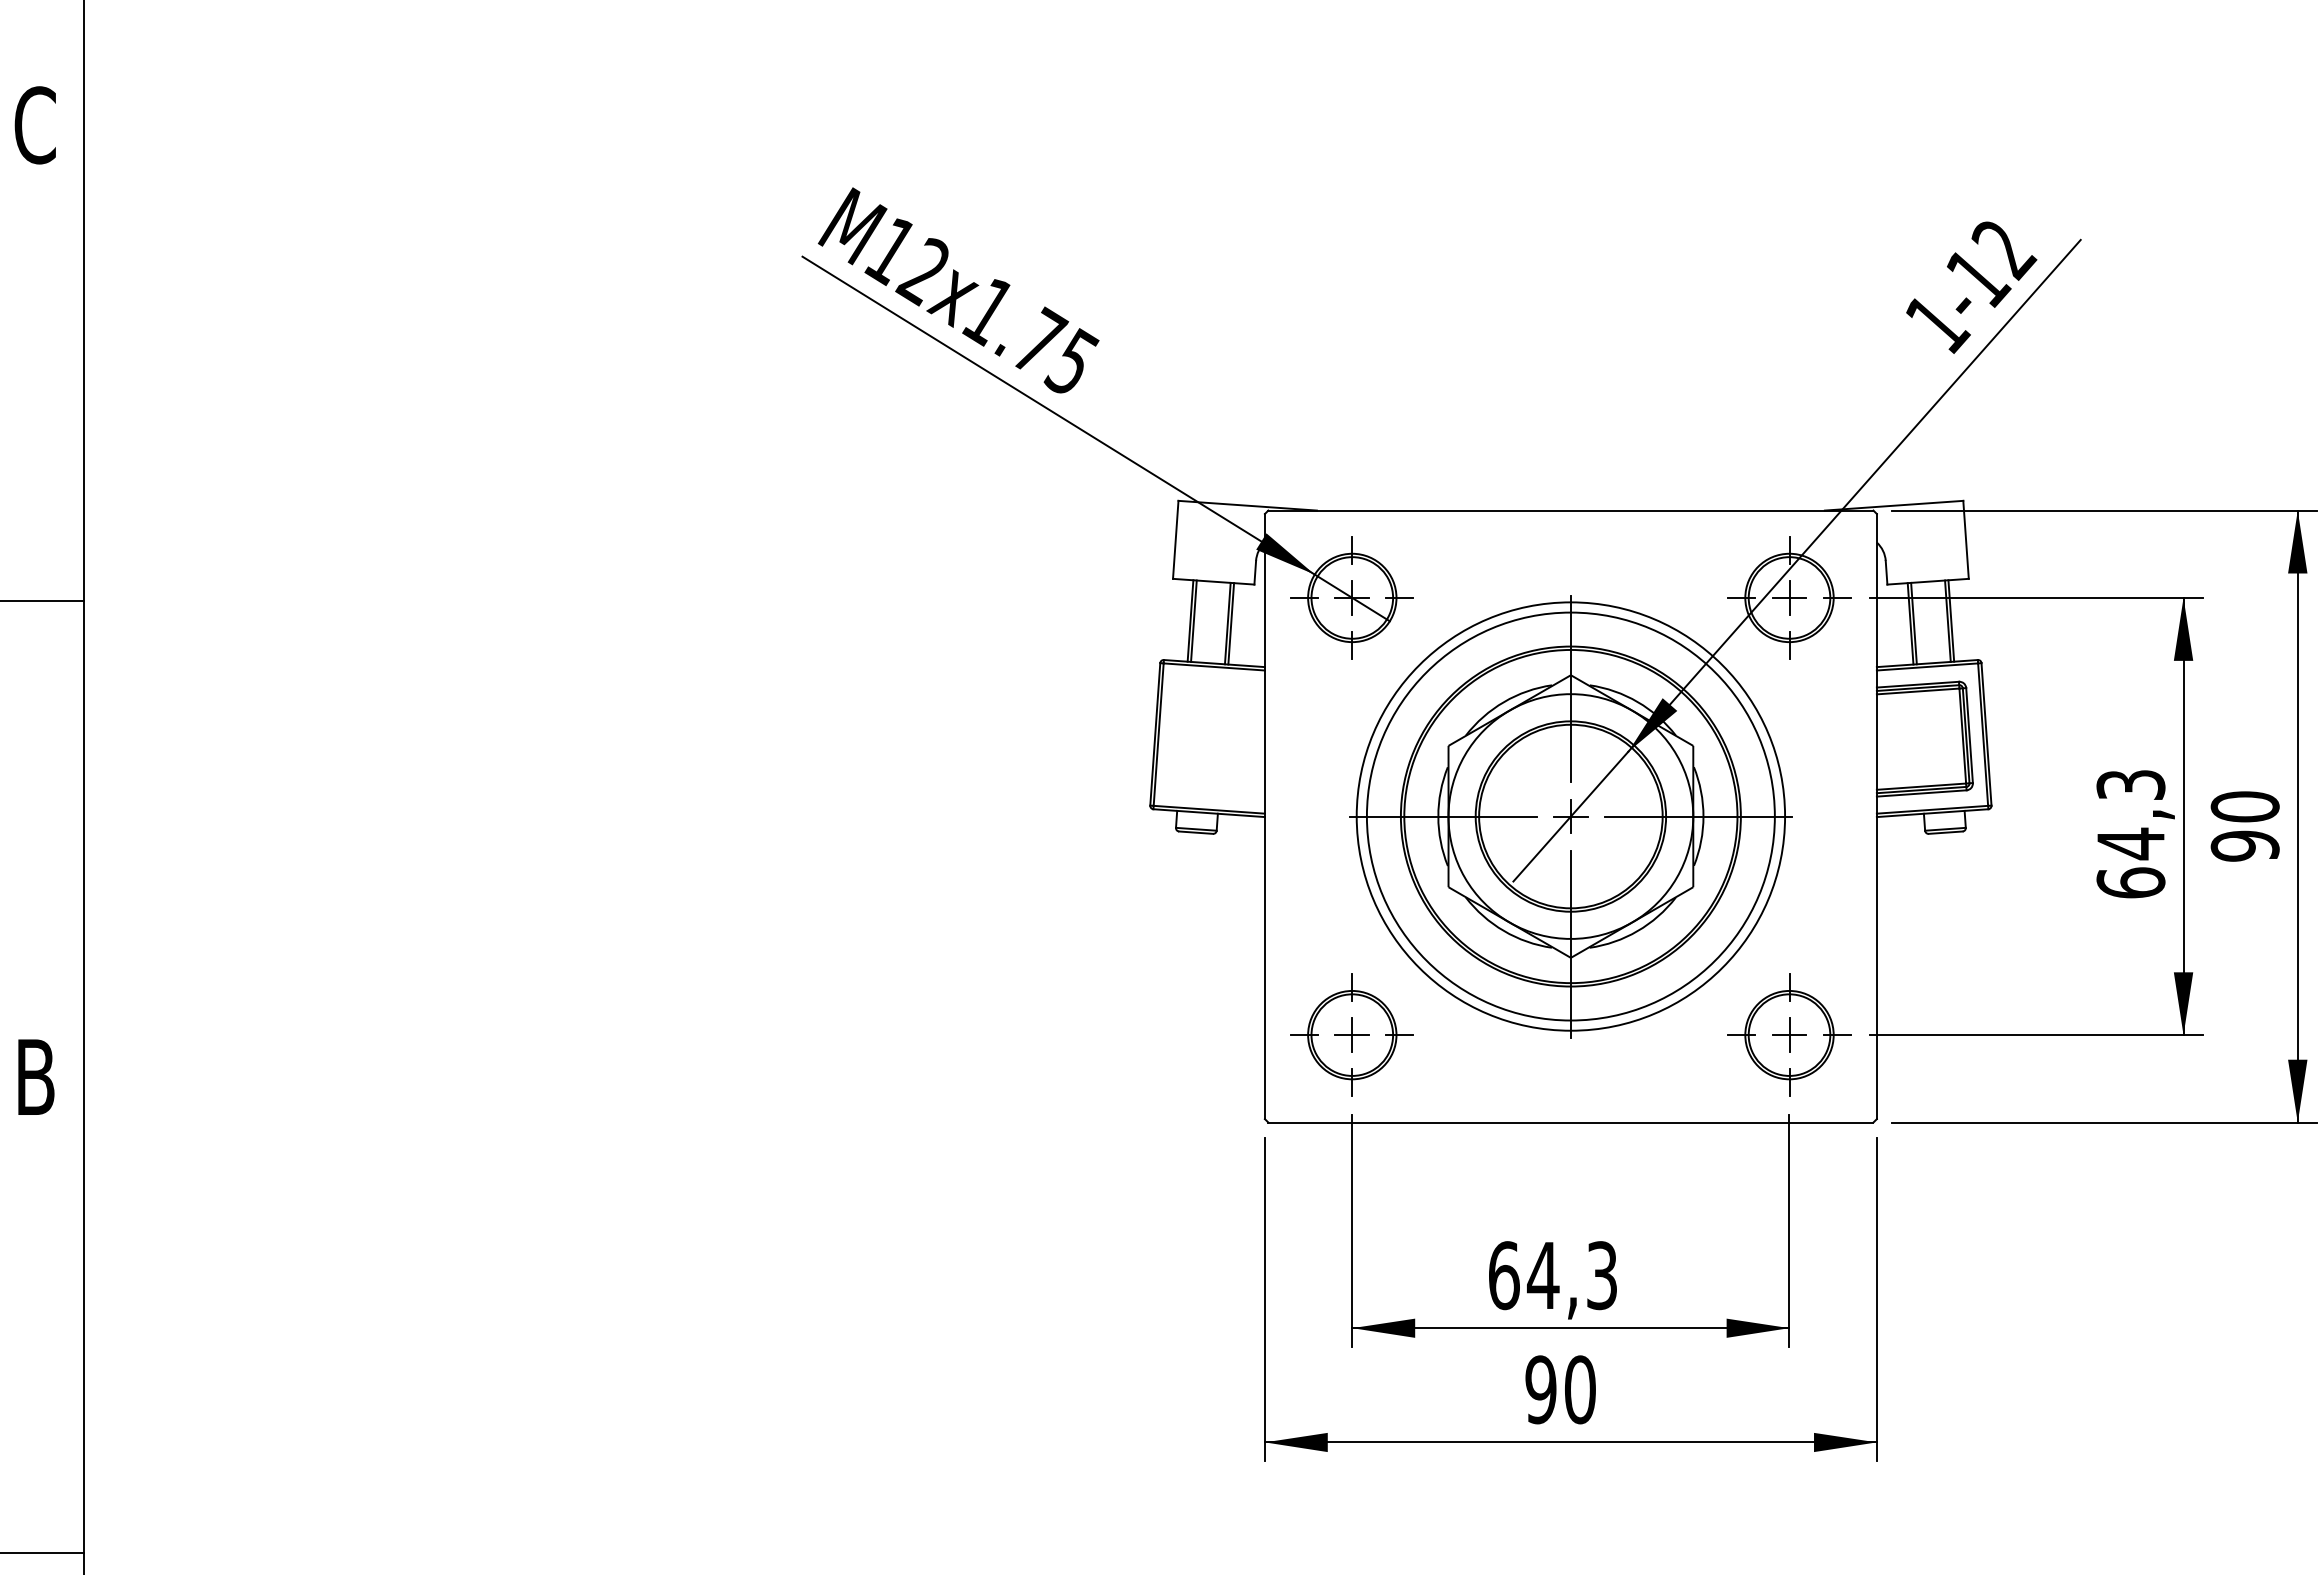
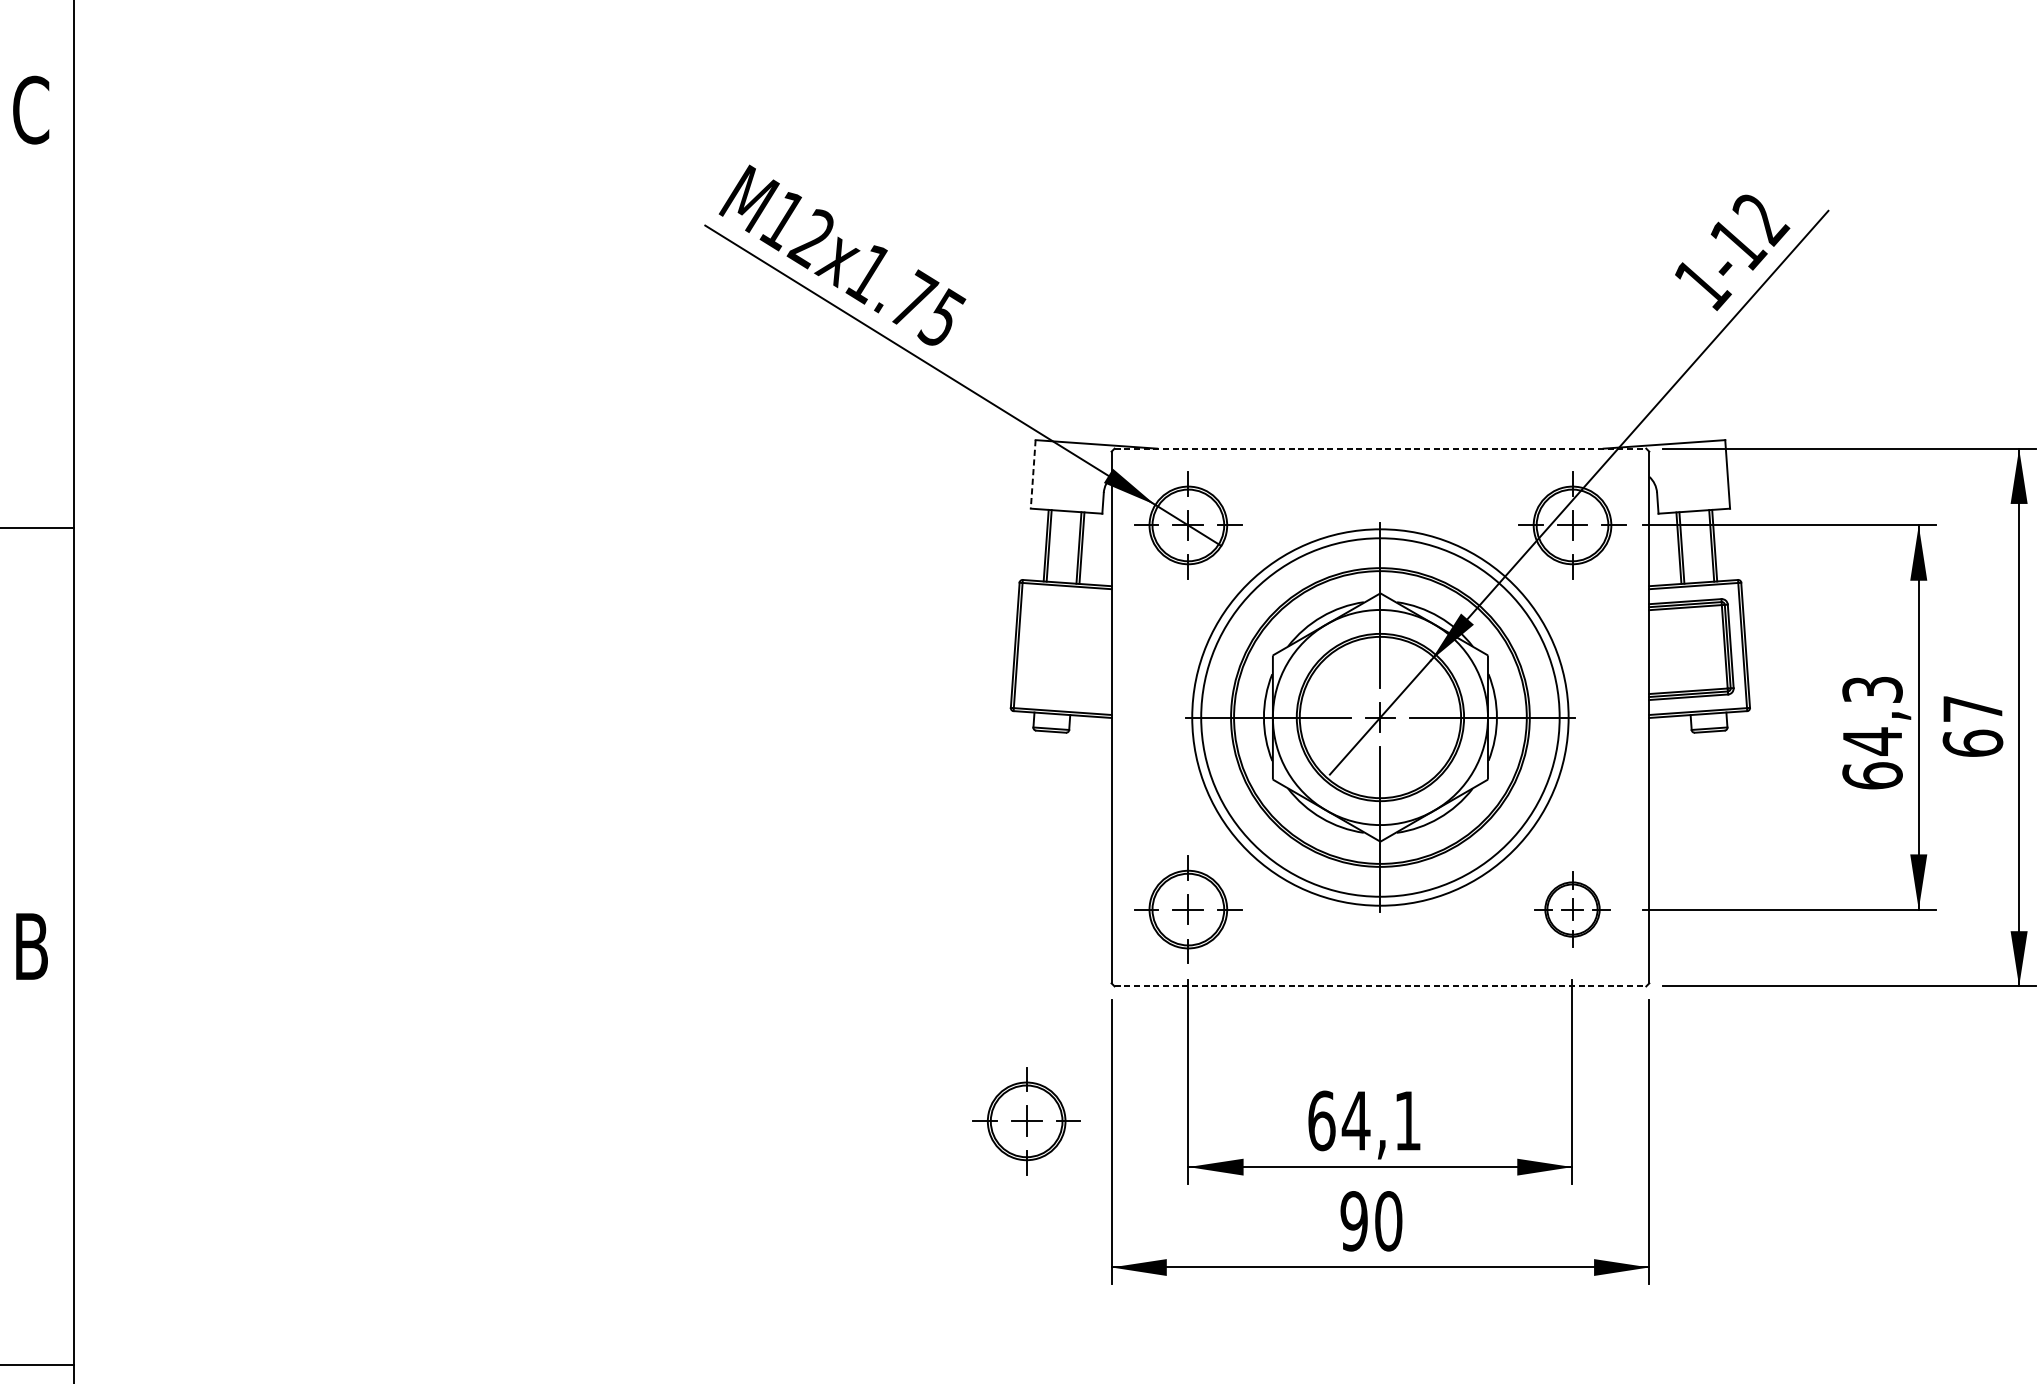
line: (1570, 510) -> (1380, 448), solid -> dashed
line: (1175, 540) -> (1032, 474), solid -> dashed
text: (2244, 826) -> (1972, 726), 90 -> 67
part: (1789, 1034) -> (1572, 909), size x0.7
line: (1570, 1122) -> (1380, 986), solid -> dashed
part: (1167, 1275) -> (1025, 1120), added
text: (1601, 1275) -> (1407, 1120), 64,3 -> 64,1

